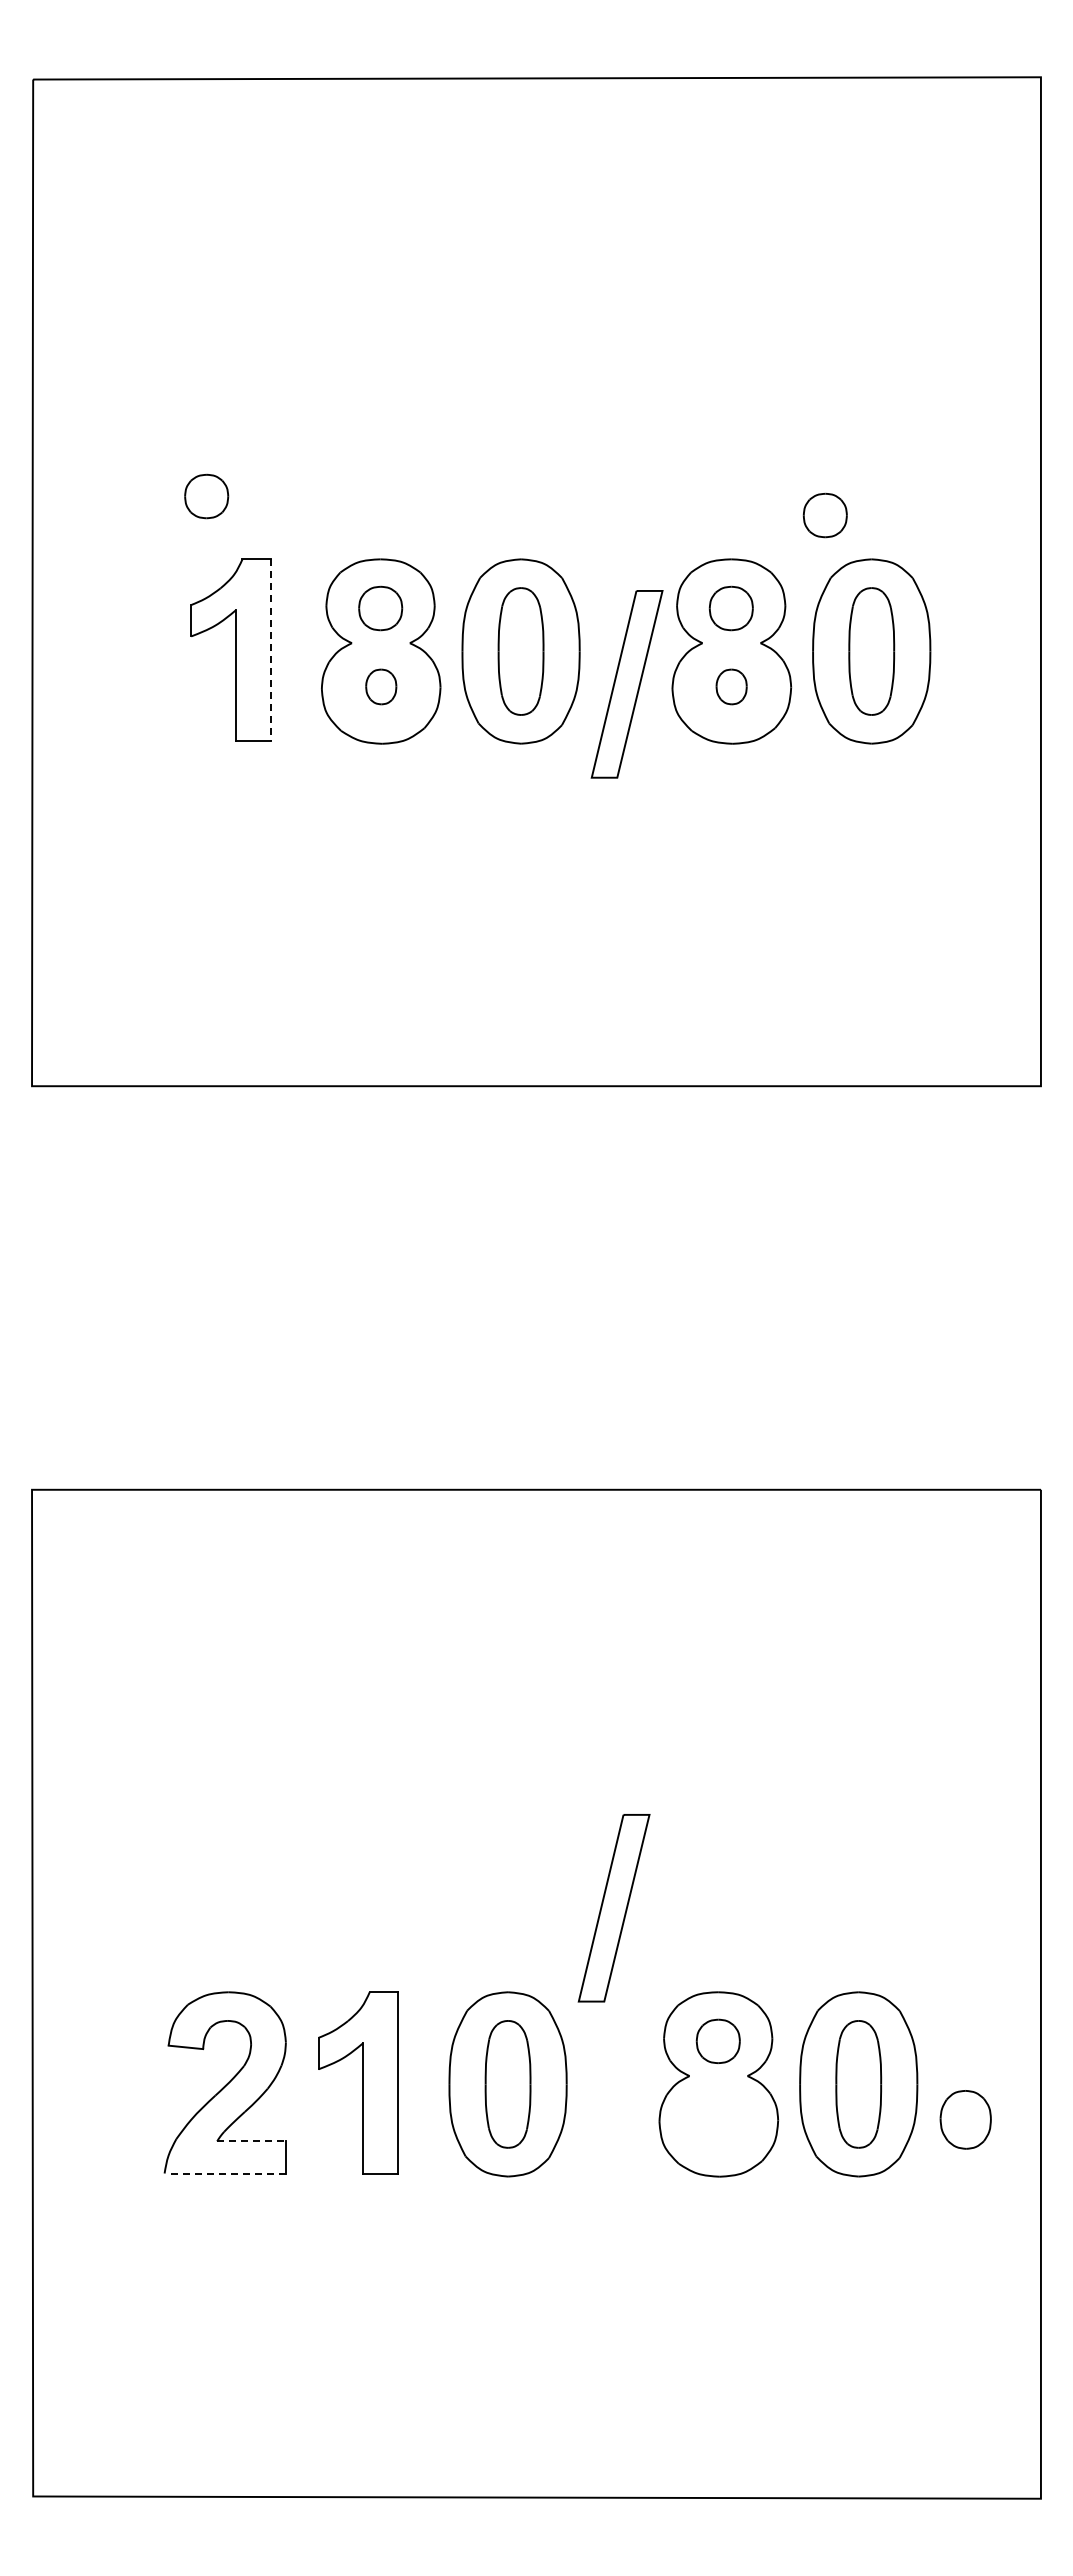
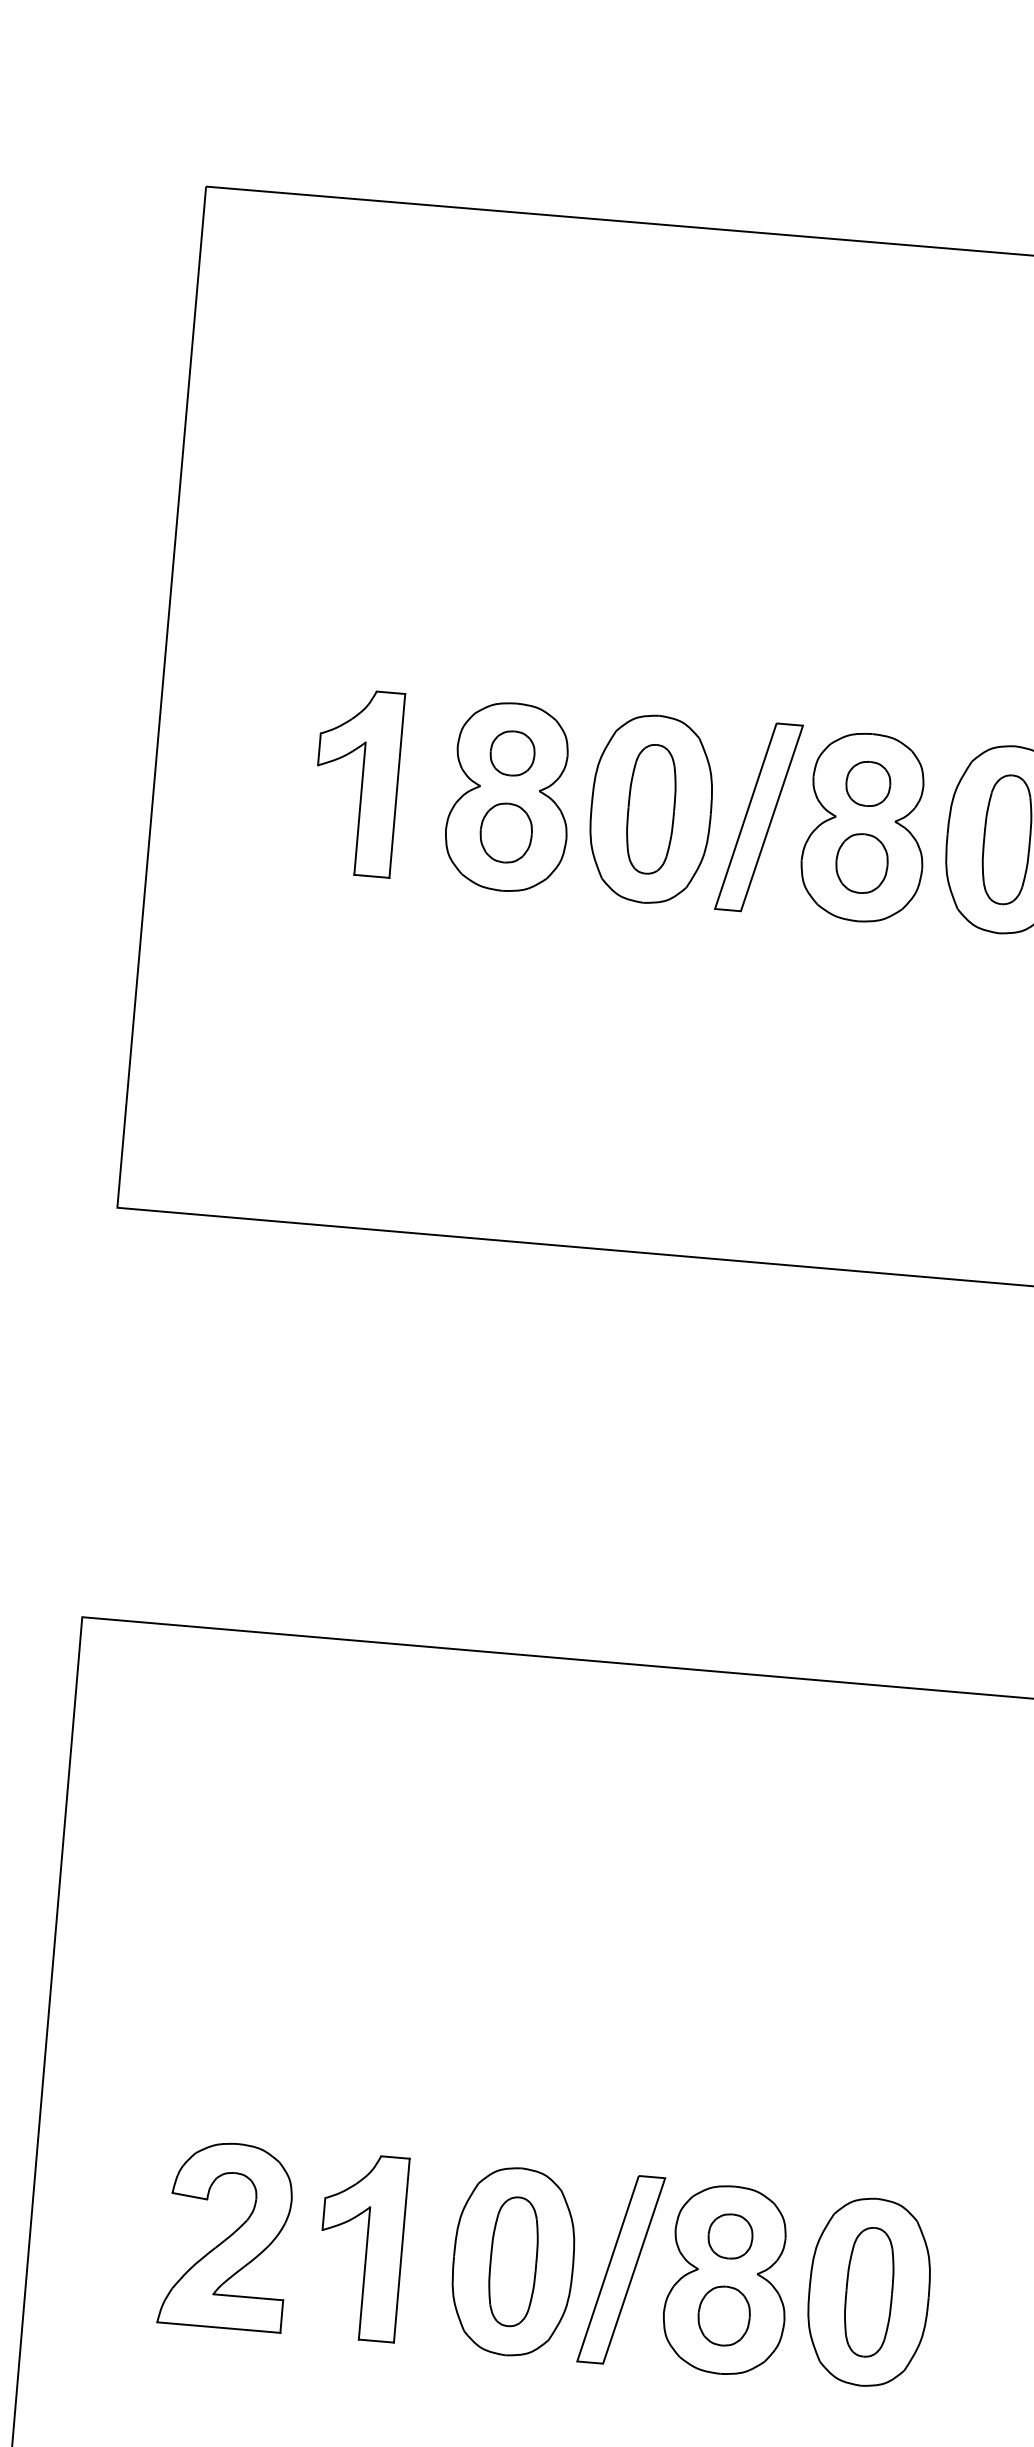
part: (206, 496) -> (345, 624), removed
part: (824, 515) -> (970, 697), removed
line: (270, 649) -> (397, 785), dashed -> solid
part: (626, 684) -> (758, 817), moved
part: (381, 686) -> (506, 832), size x1.67
part: (731, 686) -> (861, 863), size x1.67
part: (613, 1908) -> (620, 2270), moved
part: (965, 2119) -> (723, 2315), moved
line: (252, 2141) -> (249, 2297), dashed -> solid
line: (225, 2173) -> (219, 2327), dashed -> solid

